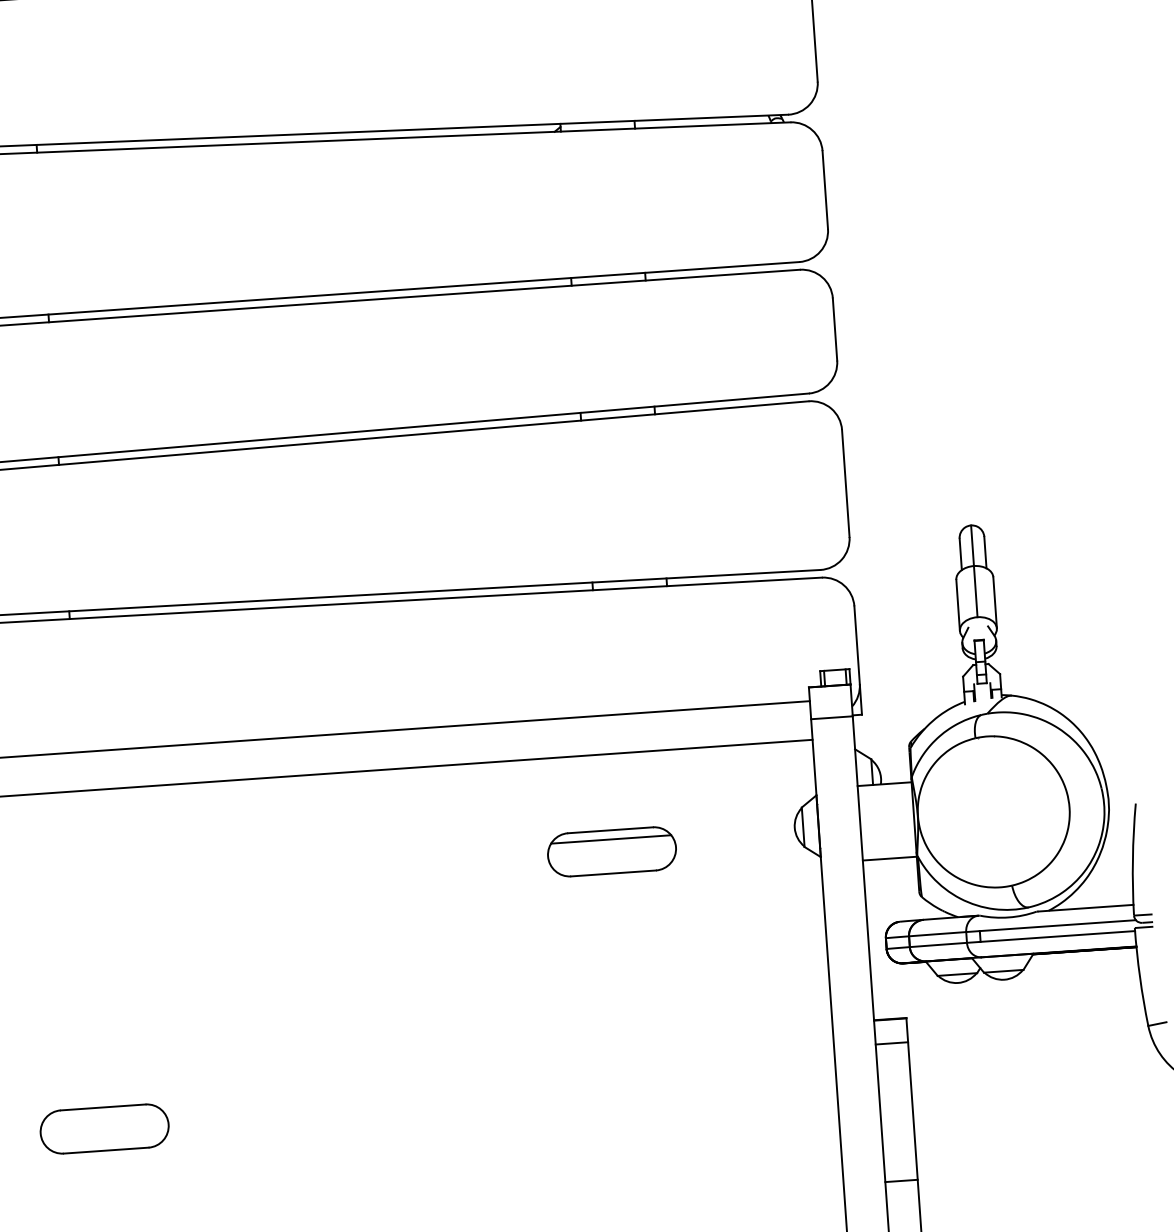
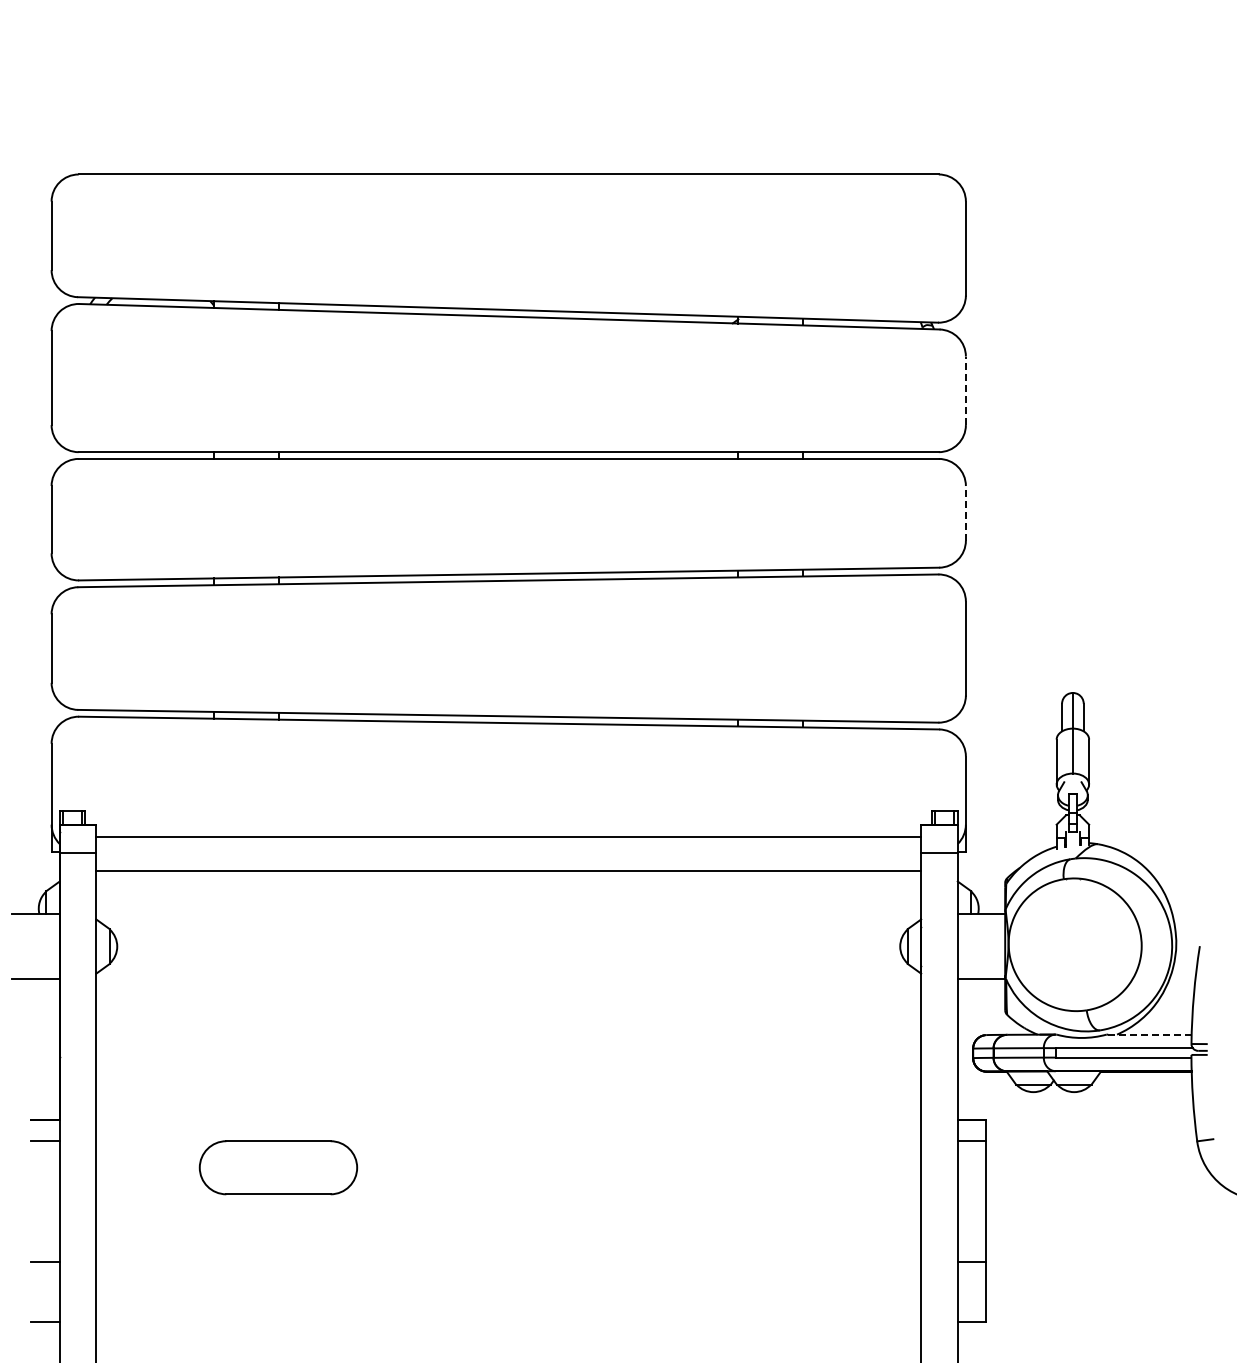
line: (824, 189) -> (965, 390), solid -> dashed
line: (834, 328) -> (965, 512), solid -> dashed
part: (611, 852) -> (738, 956), removed
line: (1085, 908) -> (1149, 1034), solid -> dashed
part: (104, 1128) -> (278, 1167), size x1.4

